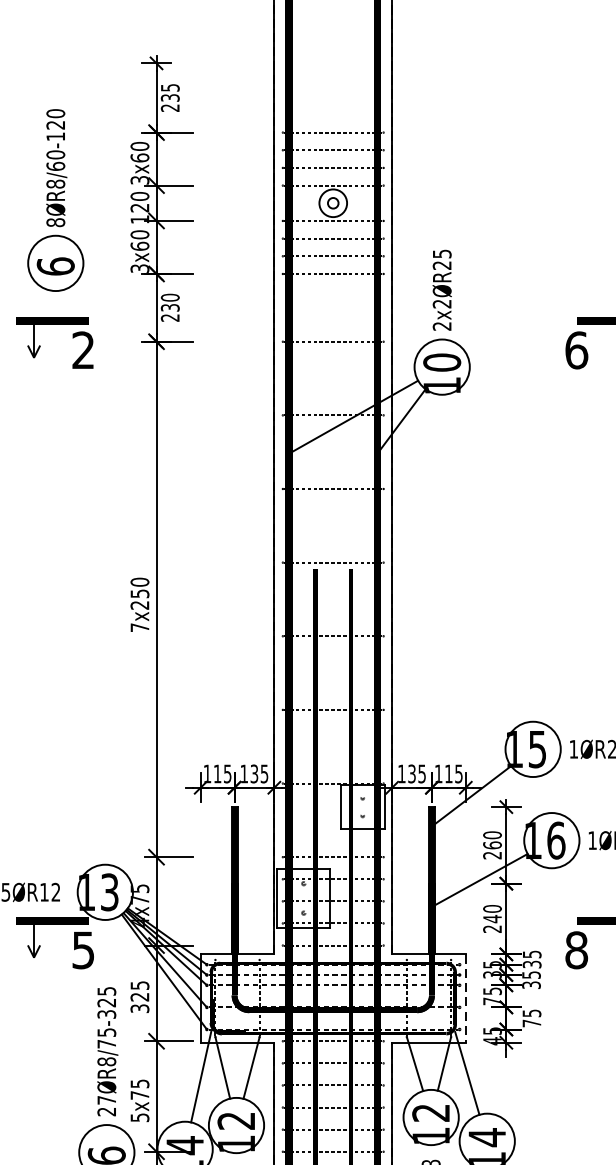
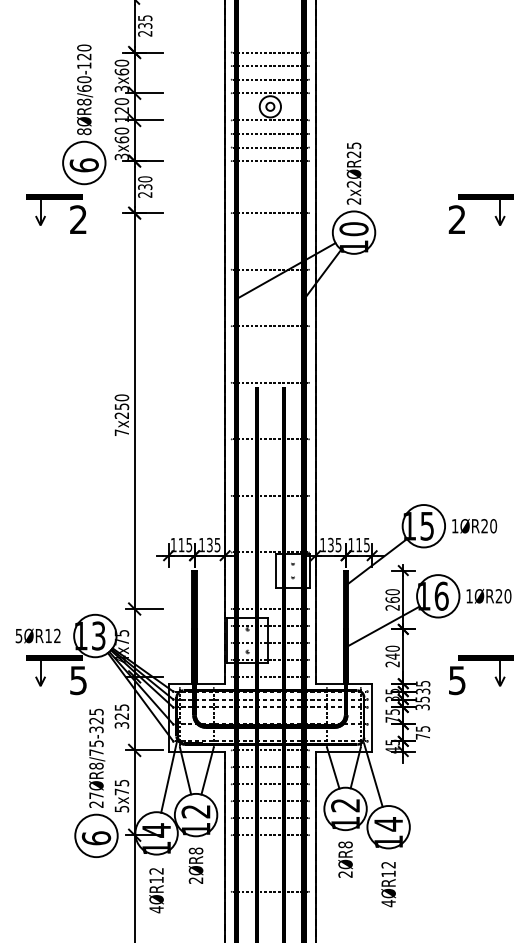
part: (56, 200) -> (84, 114), moved
text: (576, 349) -> (457, 219), 6 -> 2
text: (576, 950) -> (457, 680), 8 -> 5
line: (466, 998) -> (372, 717), dashed -> solid

